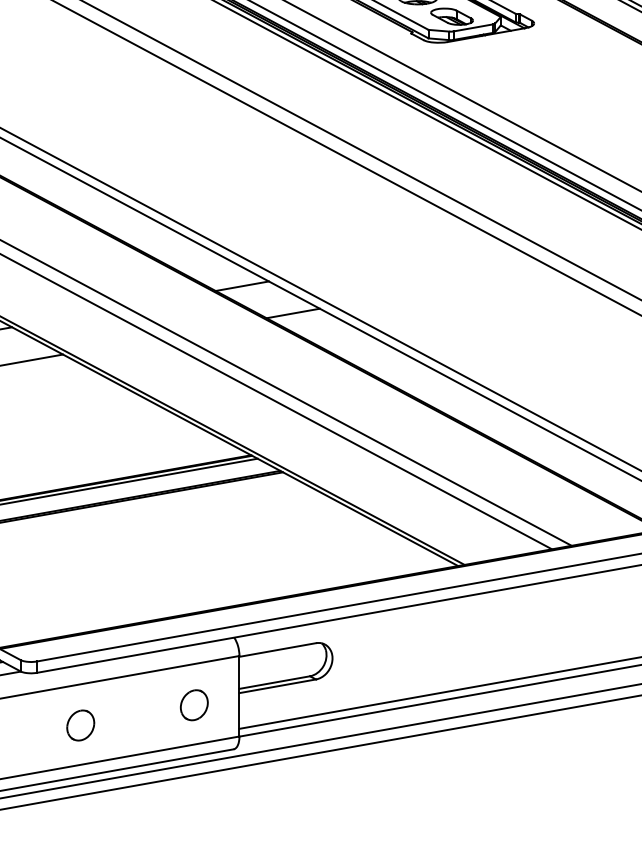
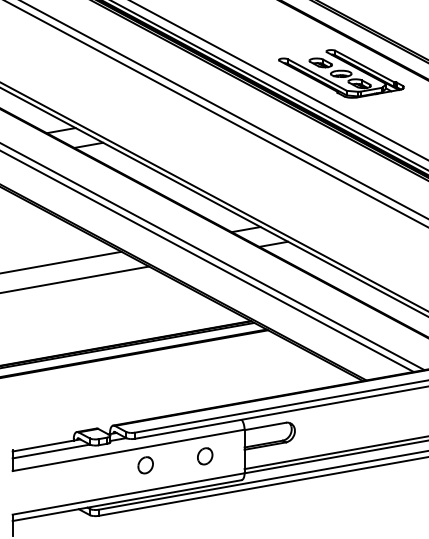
part: (194, 705) -> (205, 456), moved
part: (80, 725) -> (145, 465), moved

